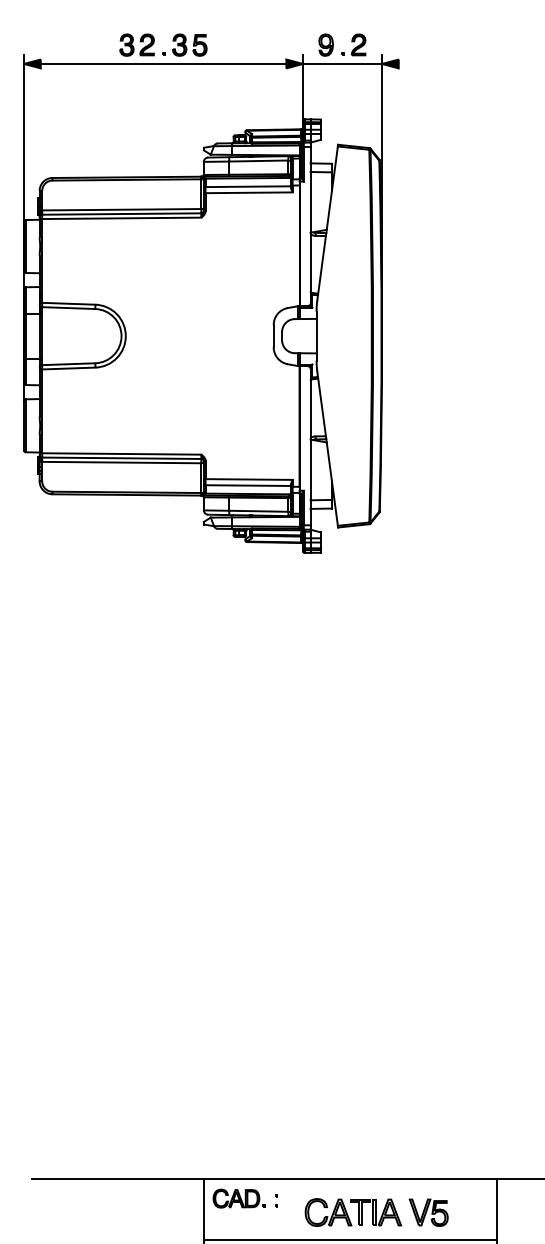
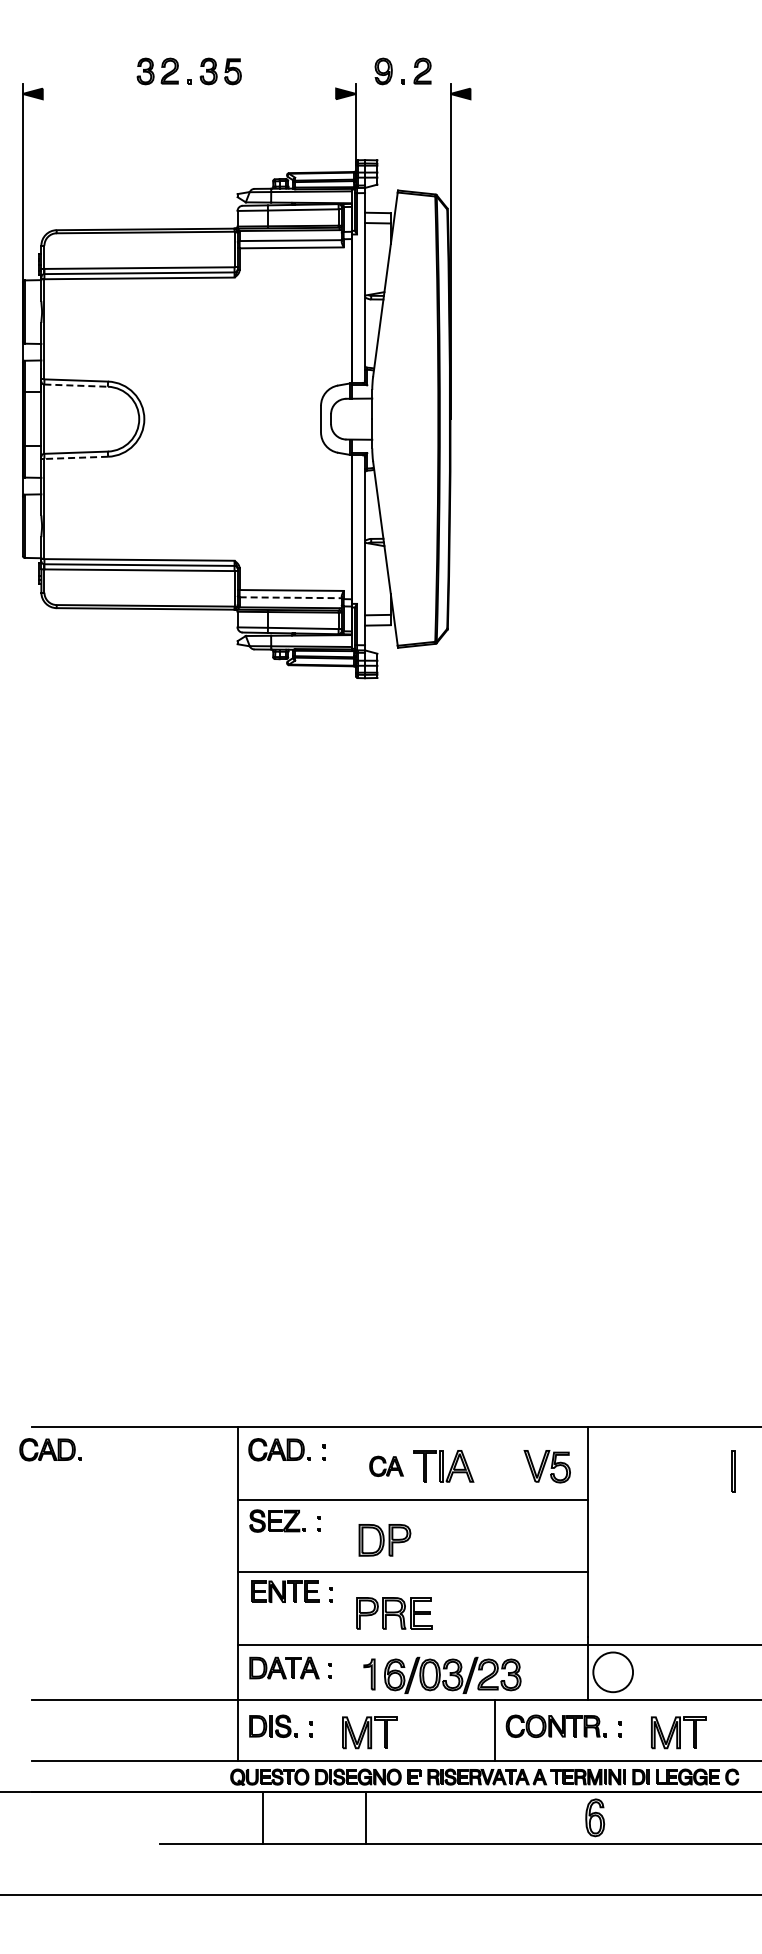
line: (163, 63) -> (189, 93), removed
line: (342, 63) -> (403, 93), removed
line: (69, 307) -> (76, 385), solid -> dashed
line: (69, 368) -> (76, 457), solid -> dashed
line: (248, 485) -> (290, 597), solid -> dashed
part: (47, 1198) -> (50, 1449), added
part: (328, 1212) -> (386, 1466), size x0.6
part: (428, 1212) -> (546, 1466), moved

